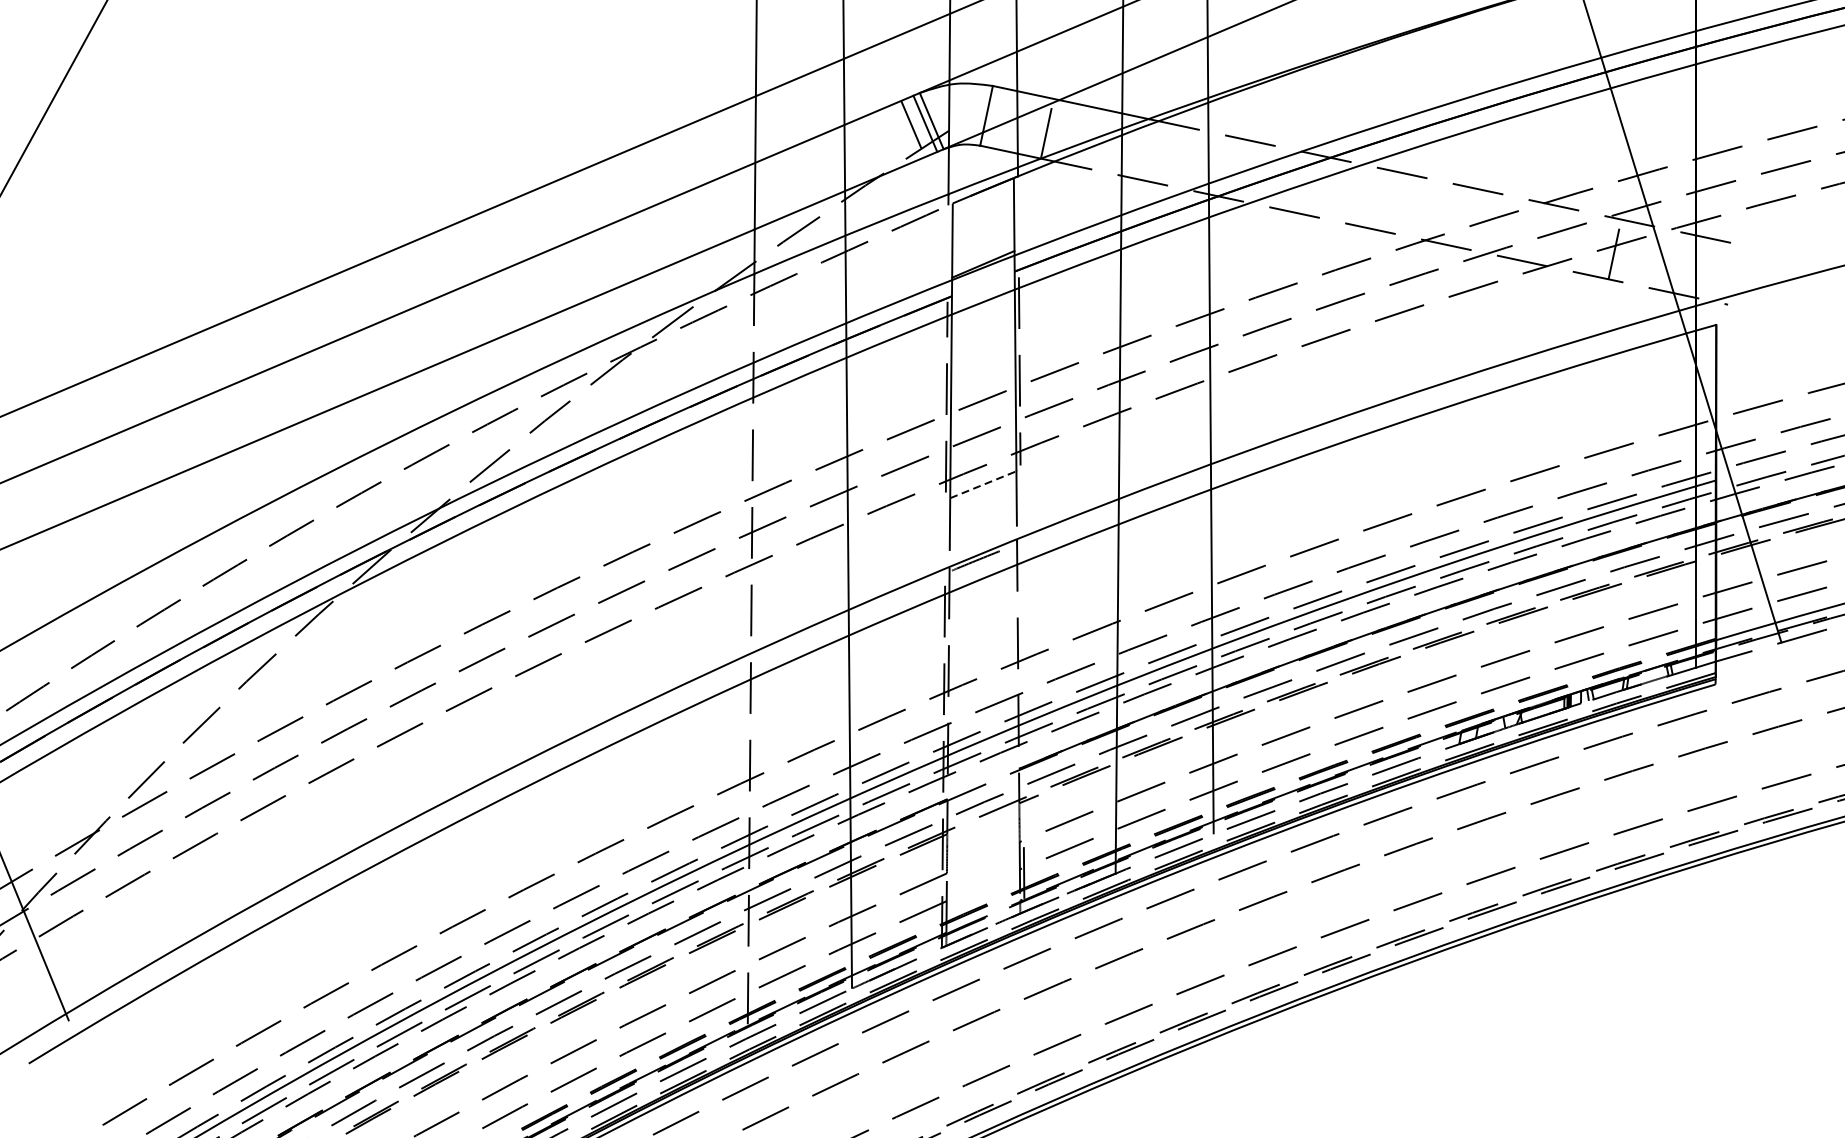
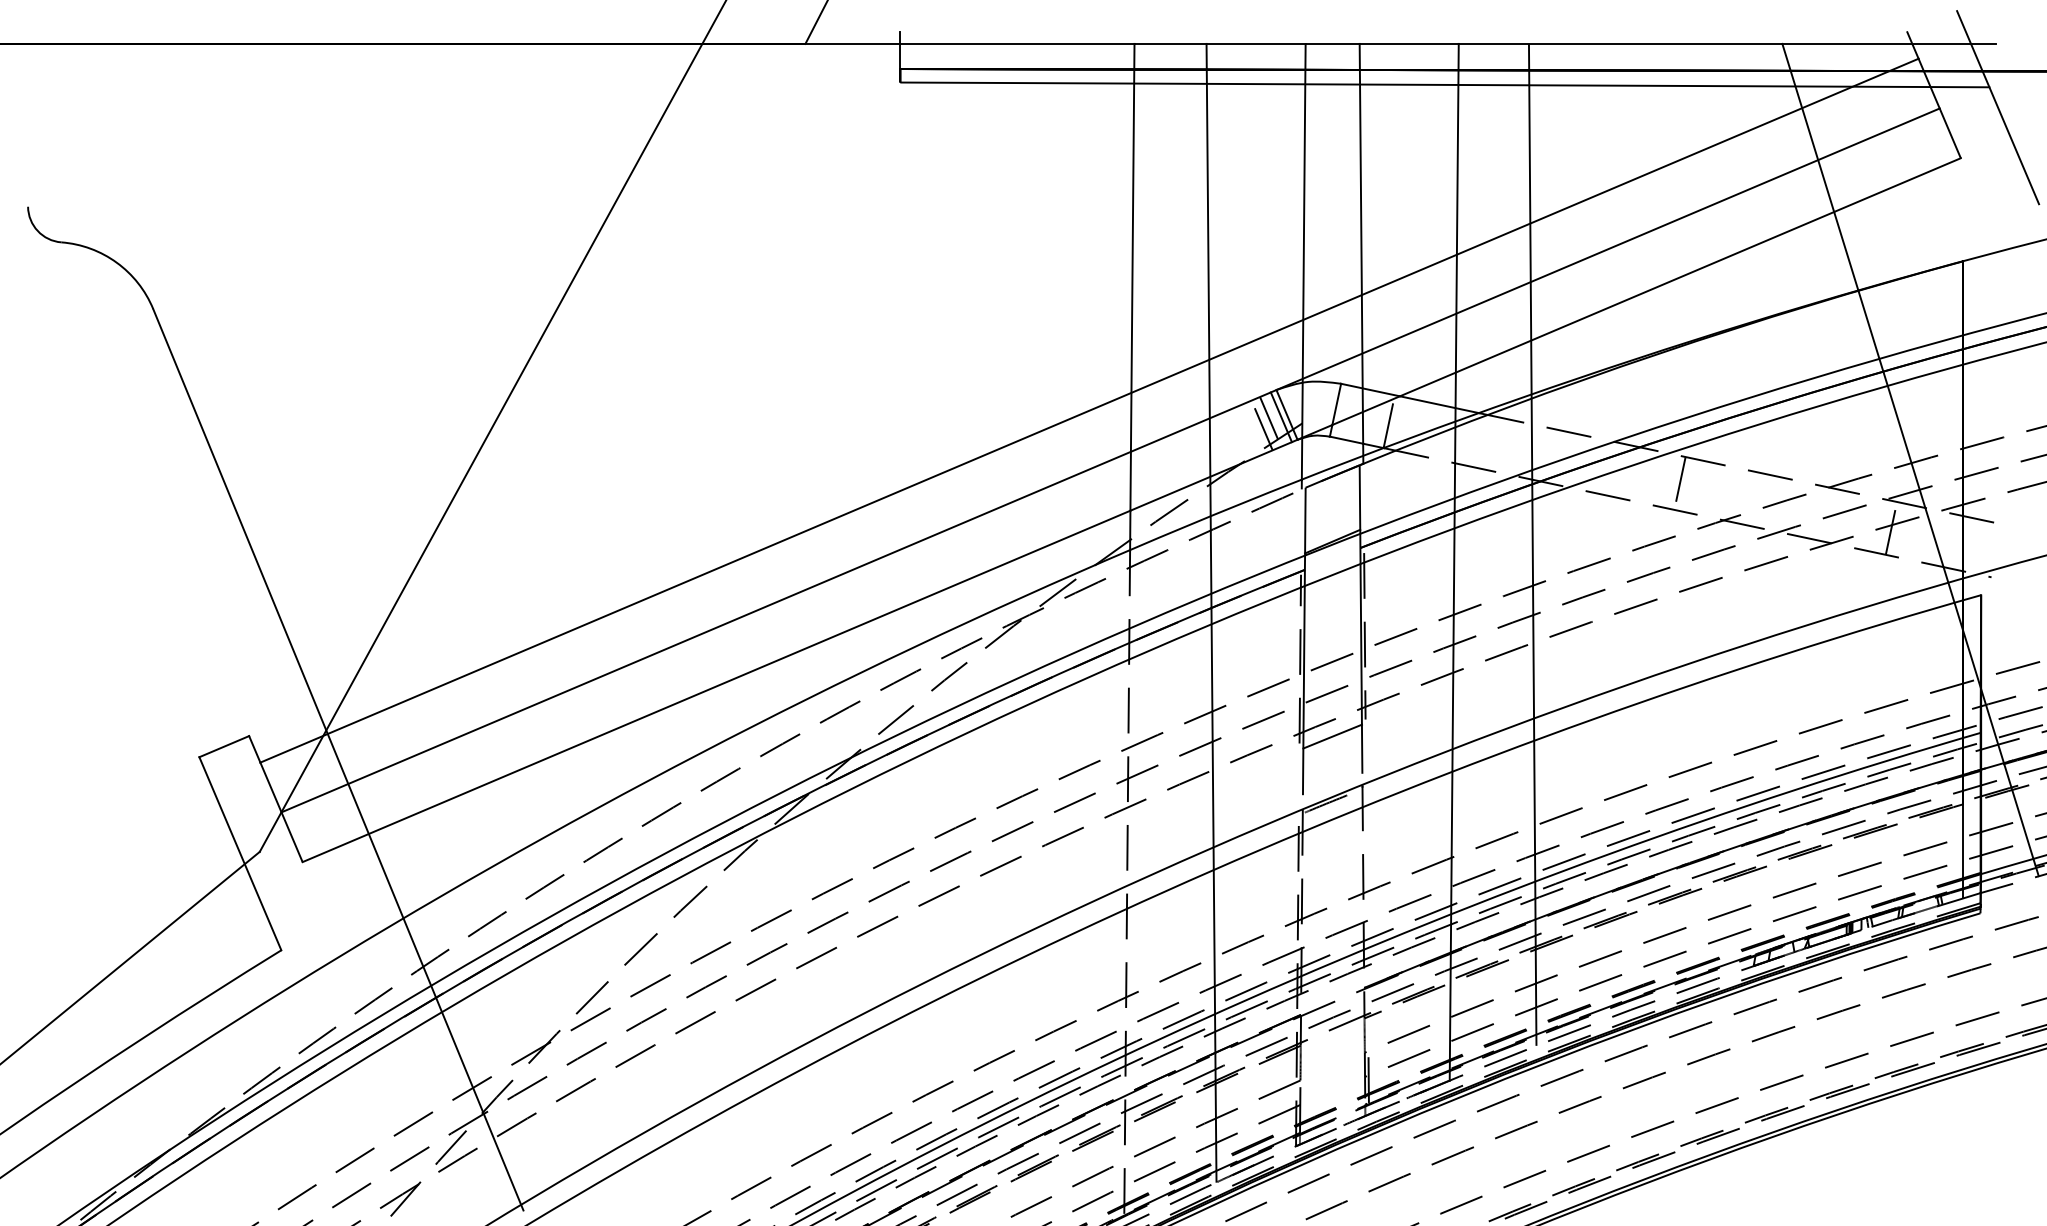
line: (902, 133) -> (1261, 425), added
line: (1375, 198) -> (1679, 483), added
line: (983, 484) -> (1332, 736), dashed -> solid

